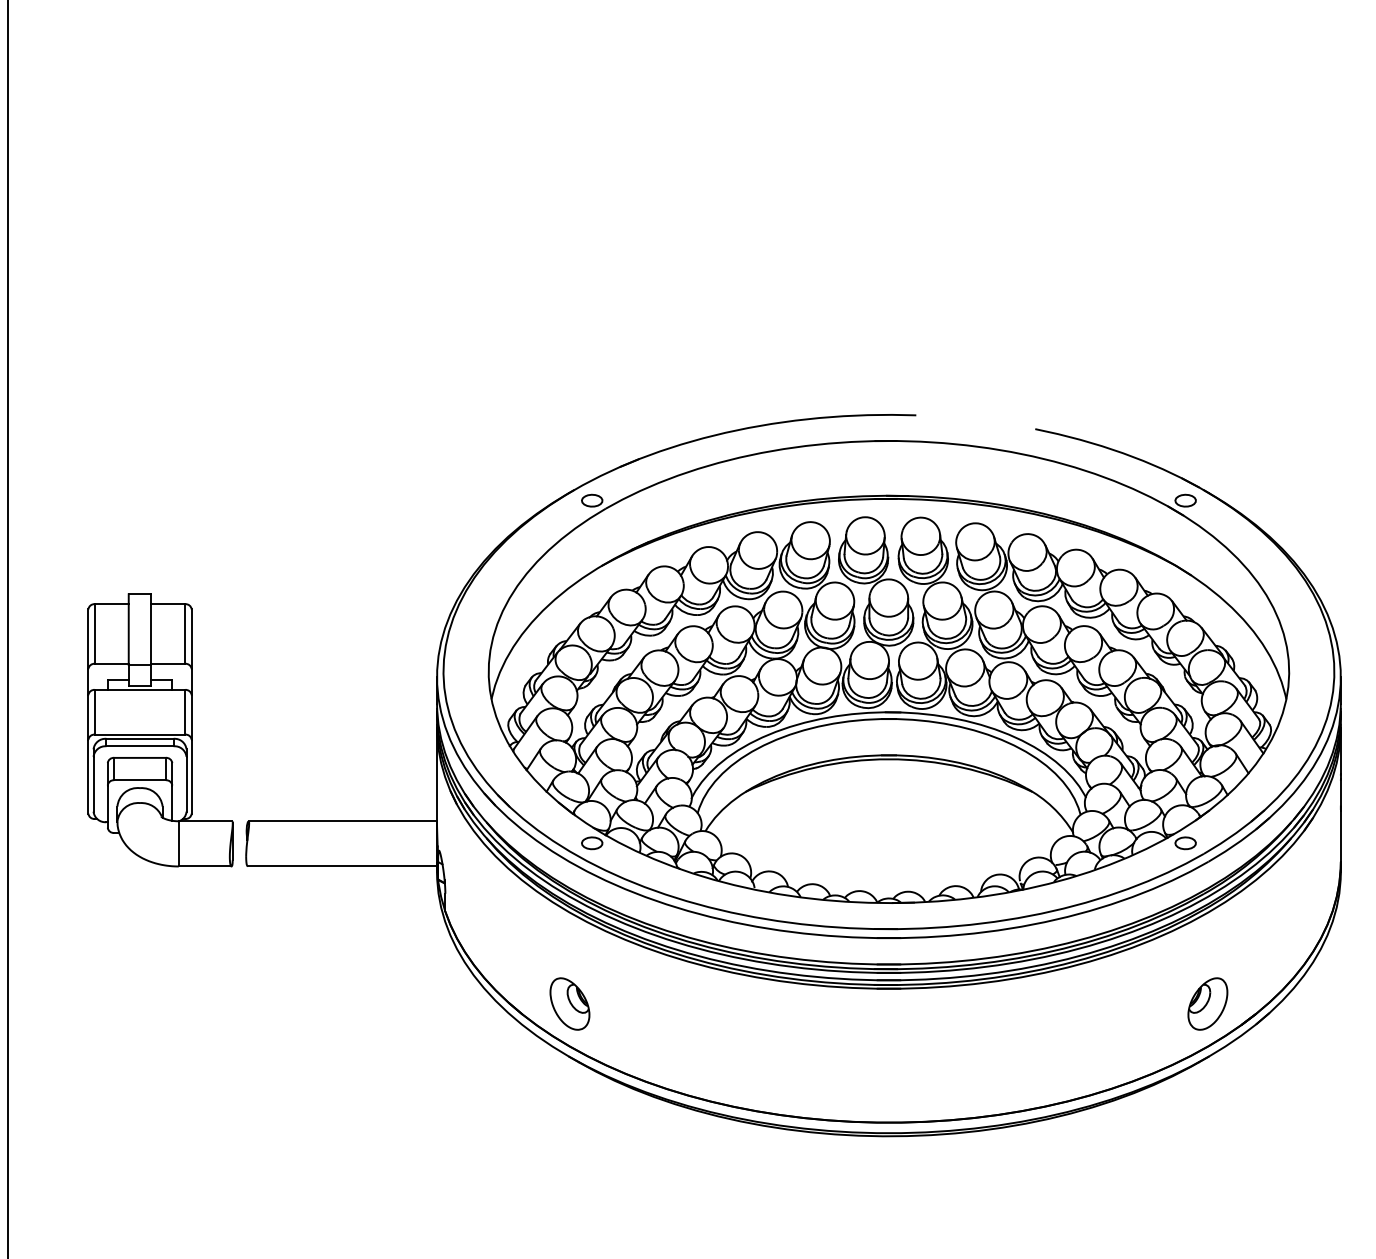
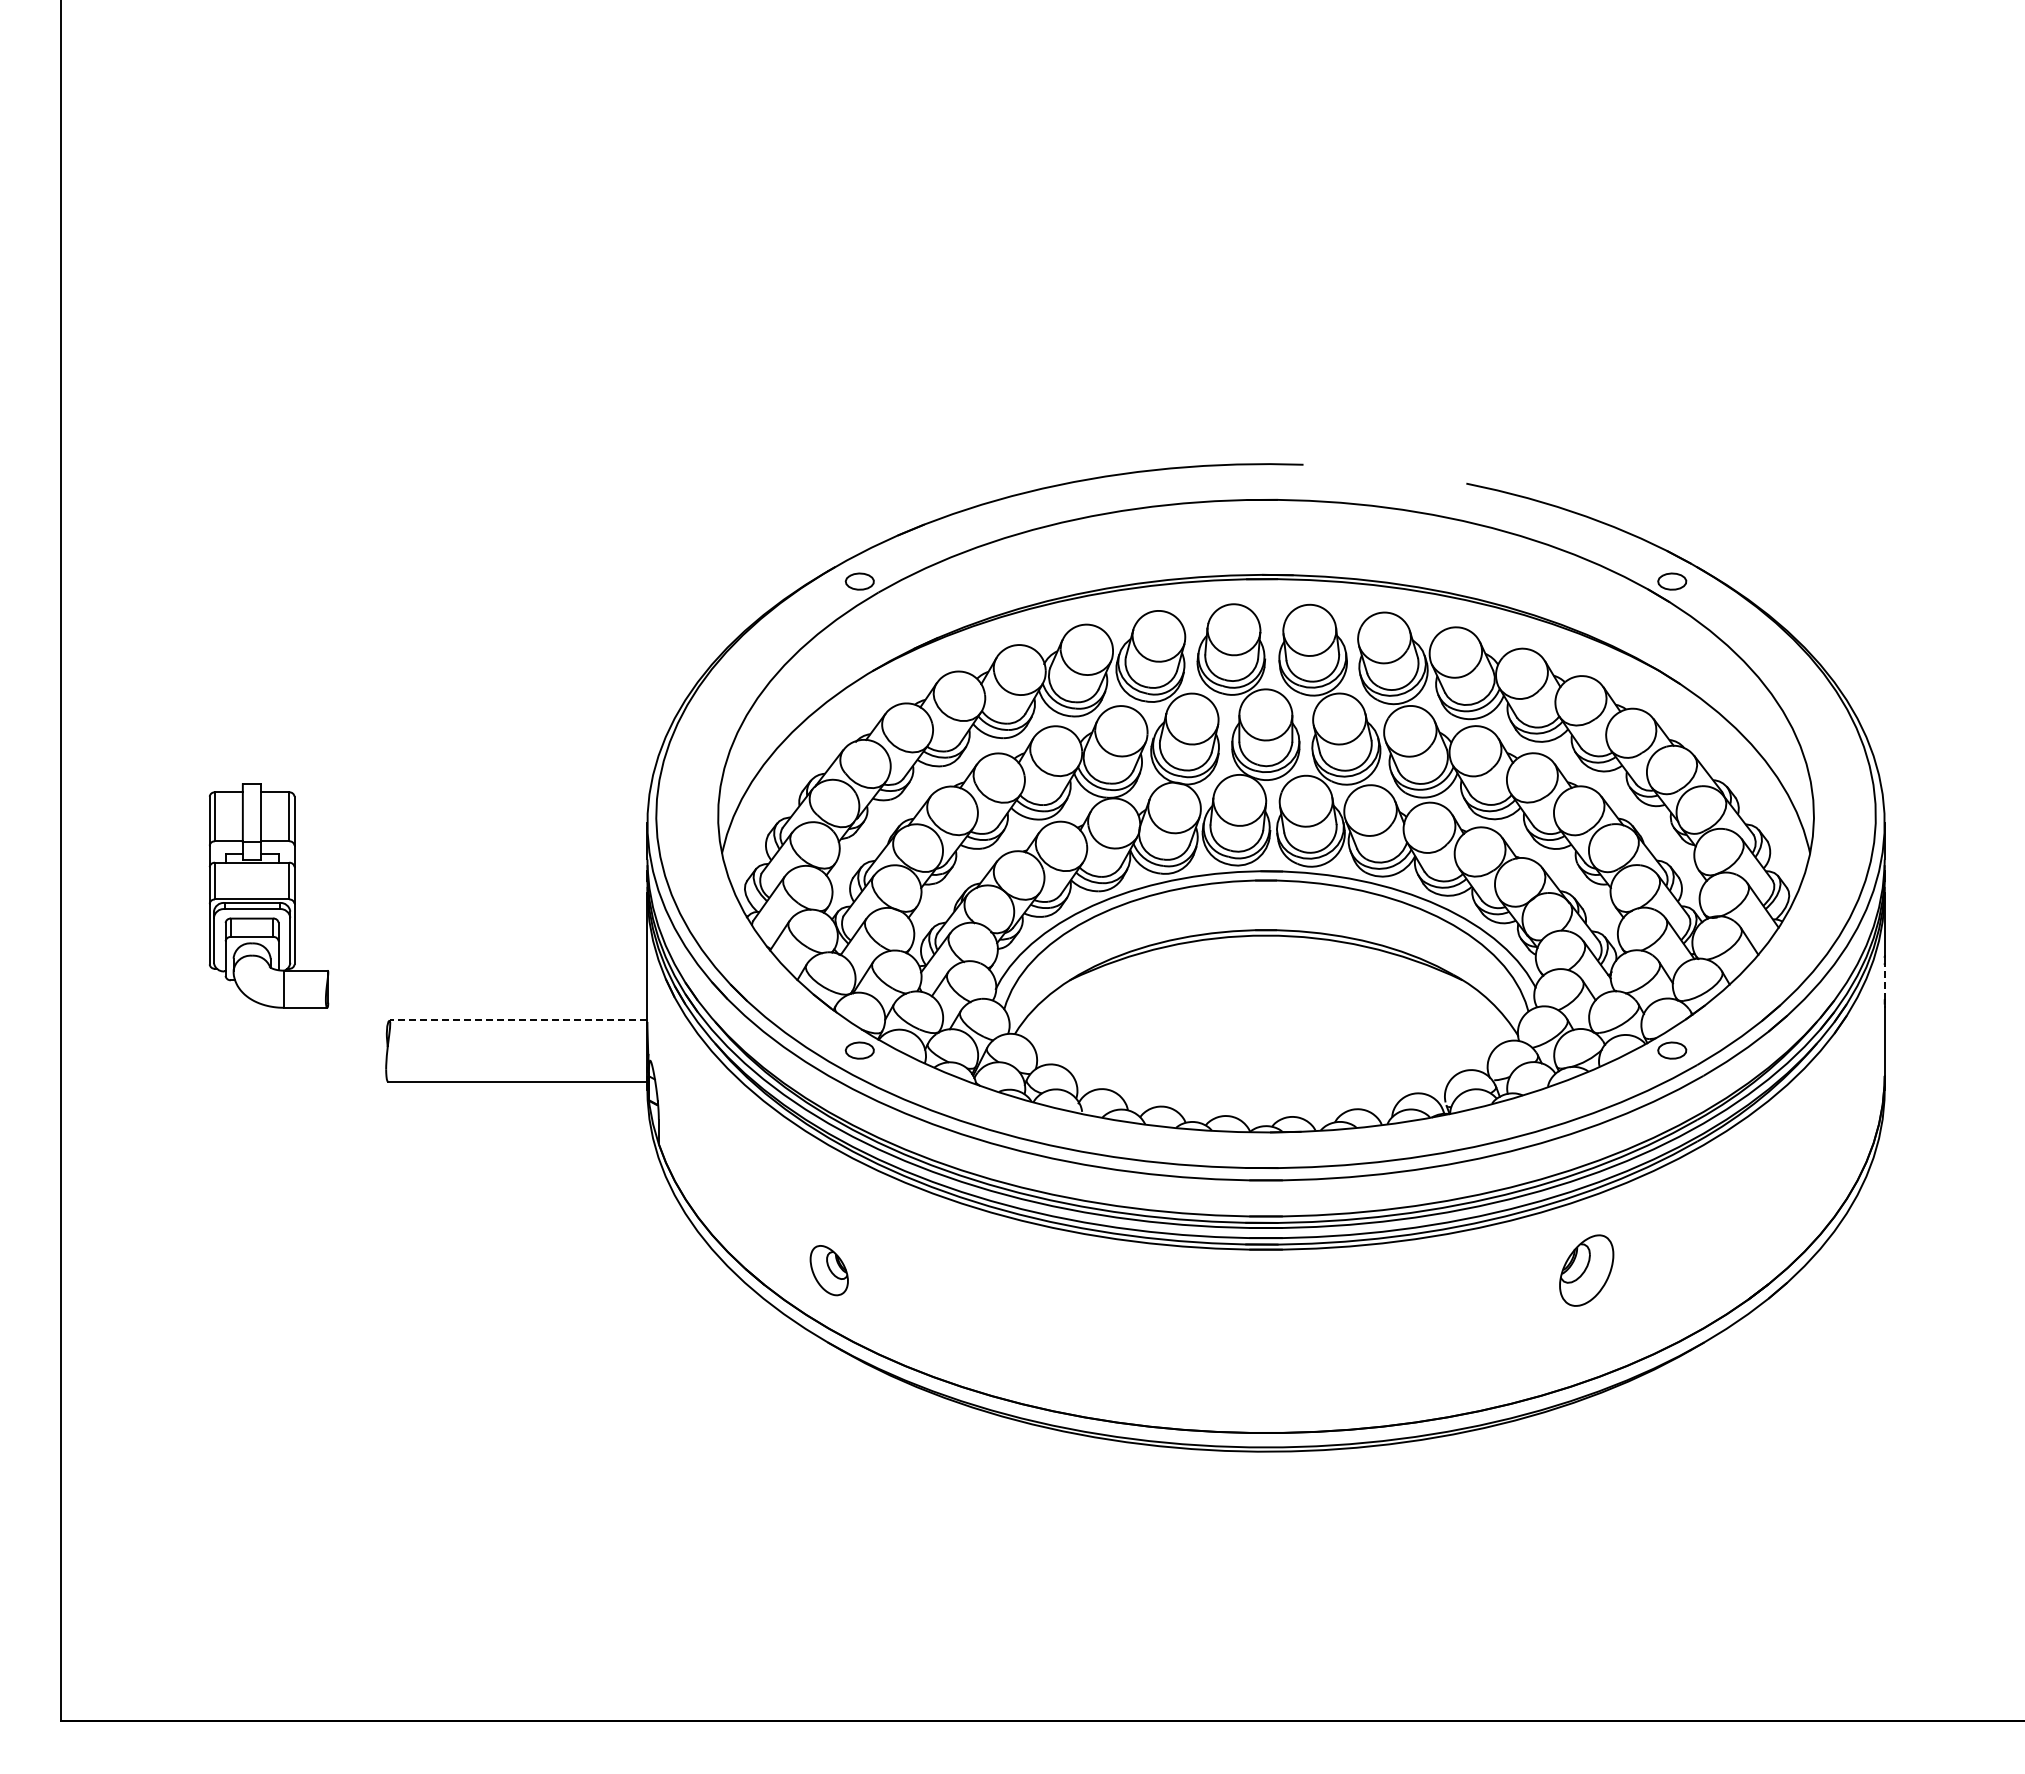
part: (160, 730) -> (268, 895), size x0.6
line: (1340, 792) -> (1884, 981), solid -> dashed
line: (342, 821) -> (518, 1020), solid -> dashed
part: (569, 1003) -> (828, 1270), size x0.7
part: (1207, 1003) -> (1586, 1270), moved

